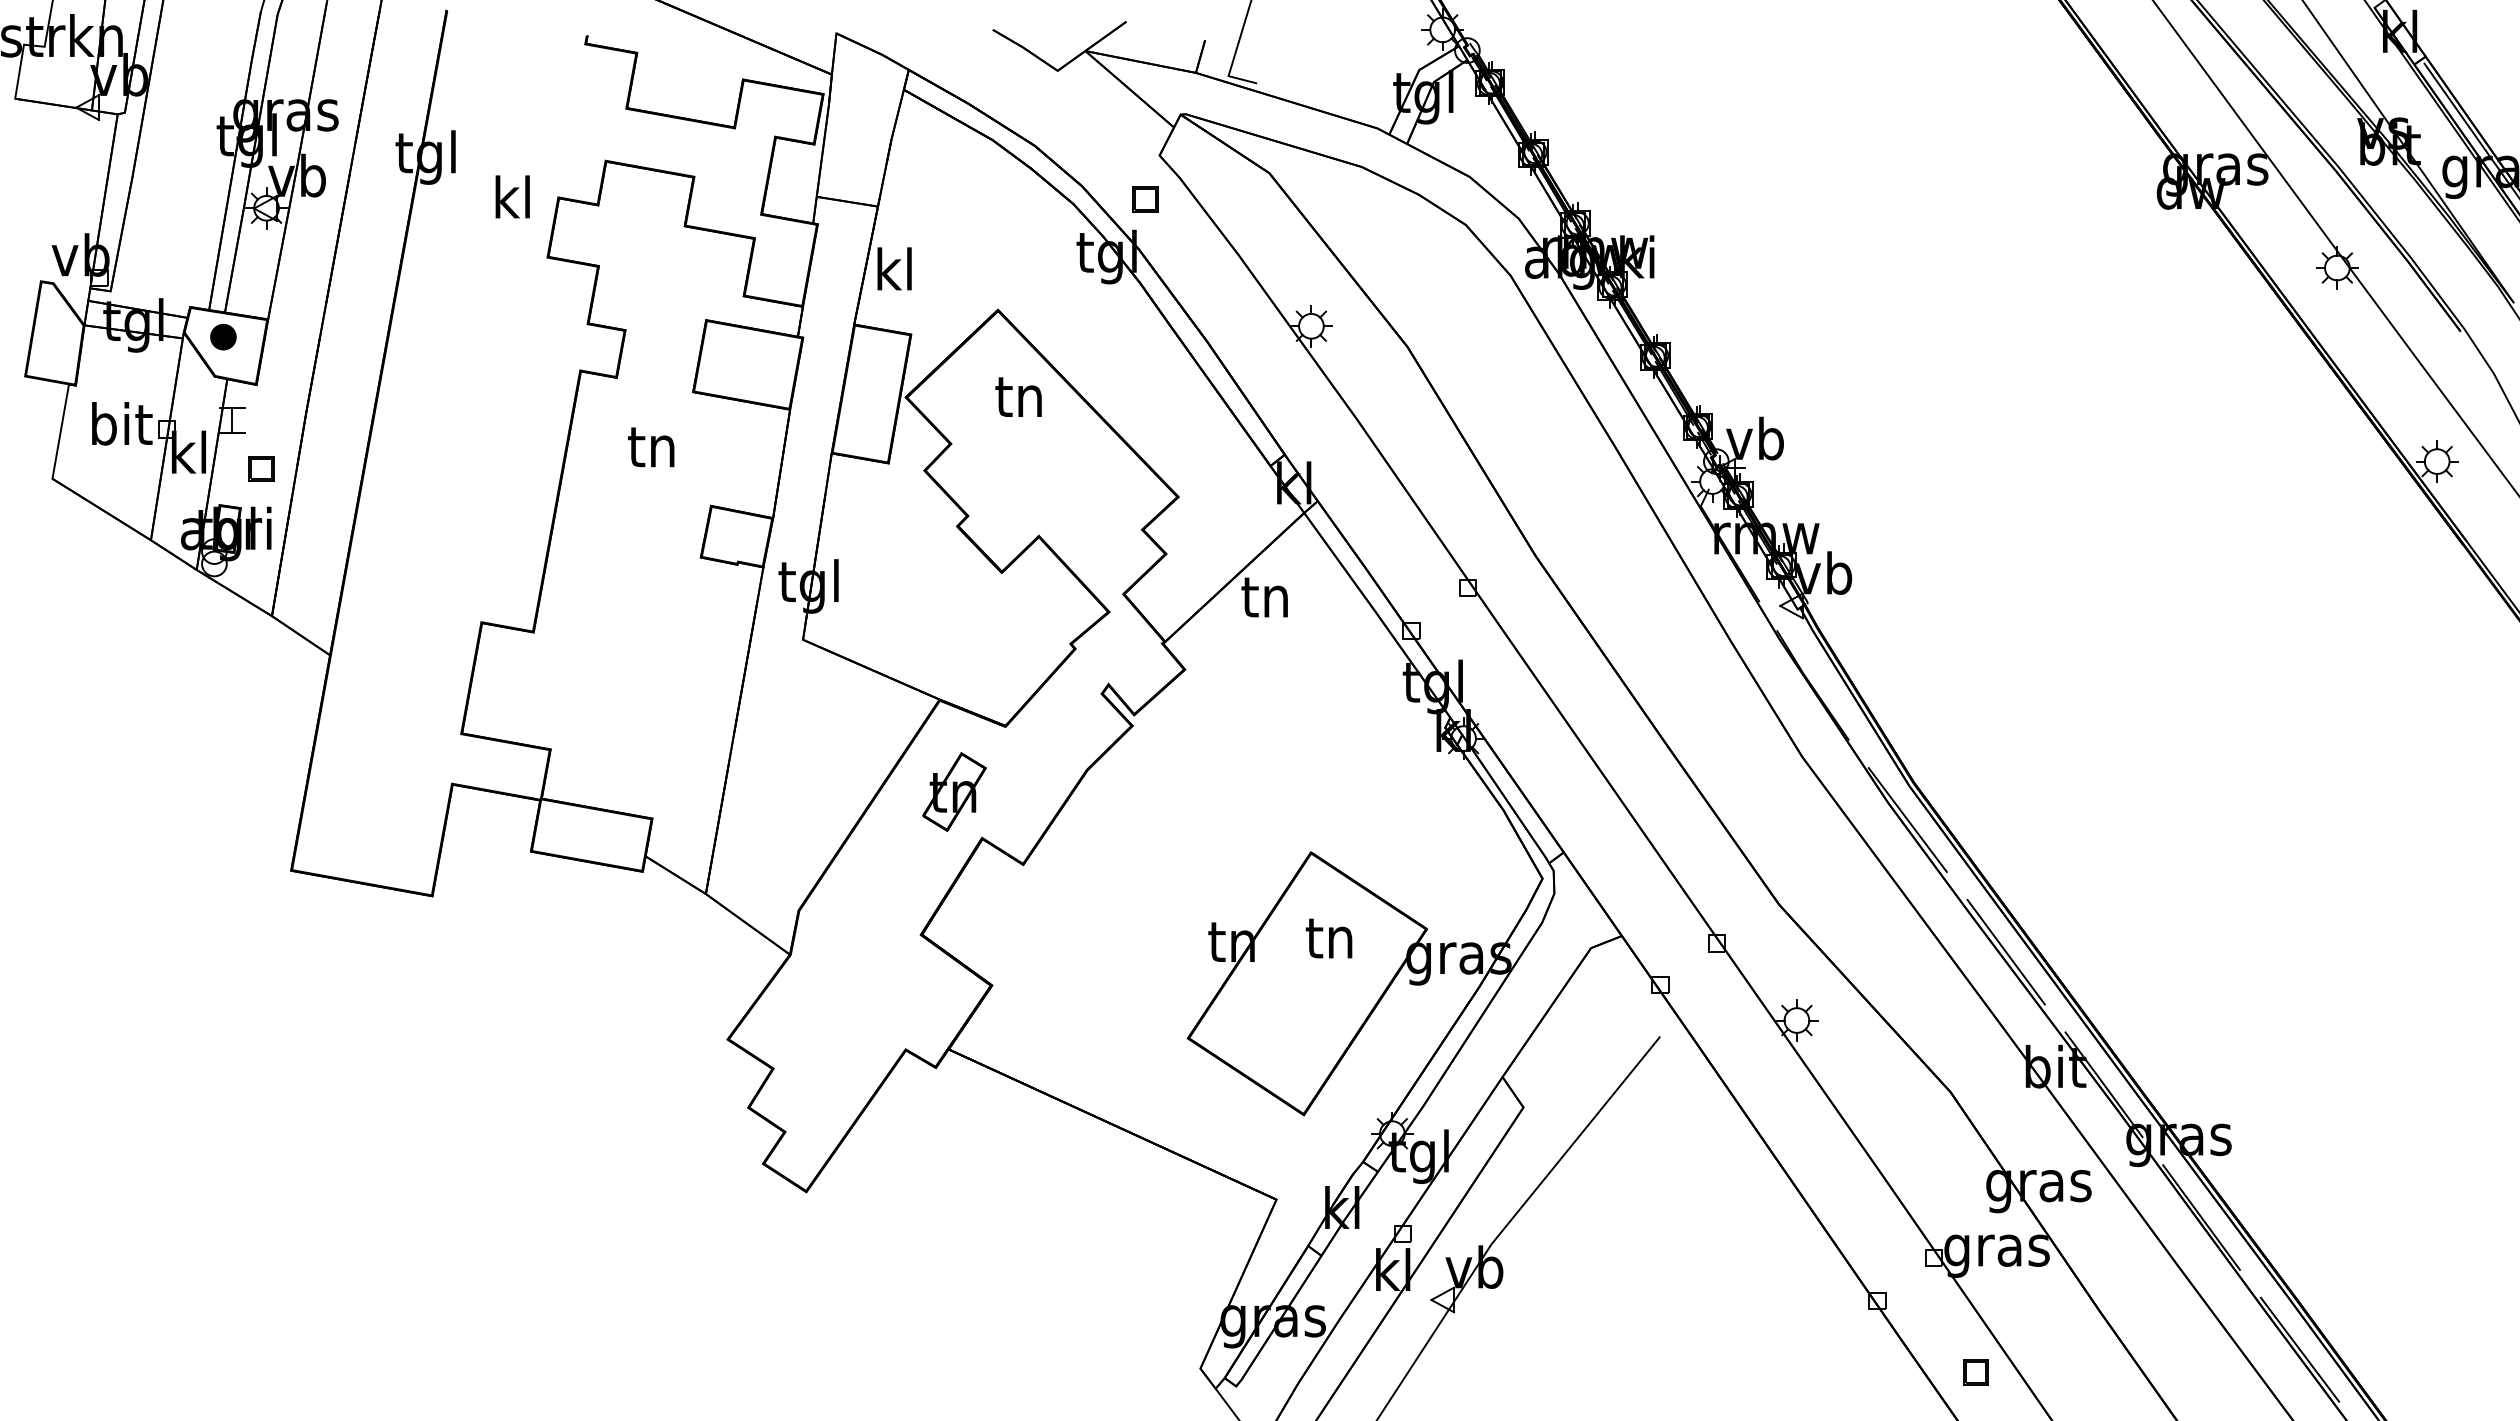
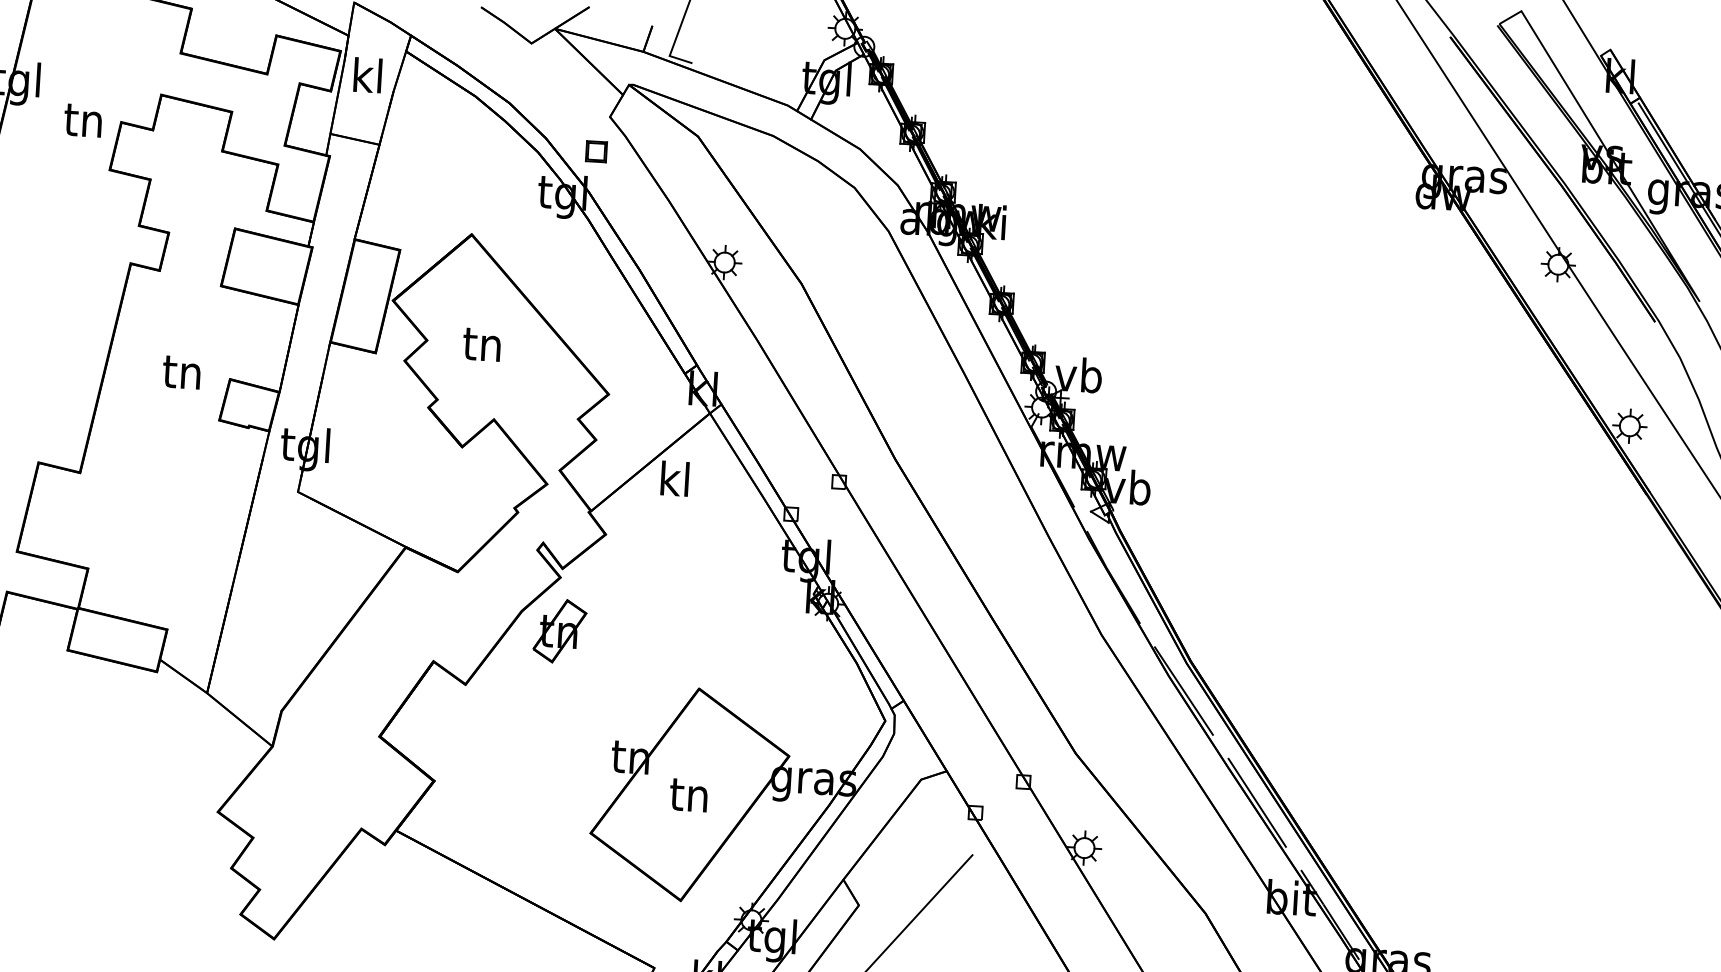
text: (511, 196) -> (83, 118), kl -> tn
text: (894, 268) -> (367, 74), moved
text: (1018, 396) -> (481, 344), moved
text: (651, 447) -> (181, 372), moved
text: (1264, 595) -> (673, 478), tn -> kl
part: (954, 791) -> (559, 630), moved
text: (1328, 938) -> (688, 795), moved

